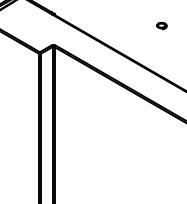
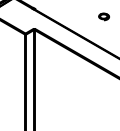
part: (161, 25) -> (103, 16), size x1.6

